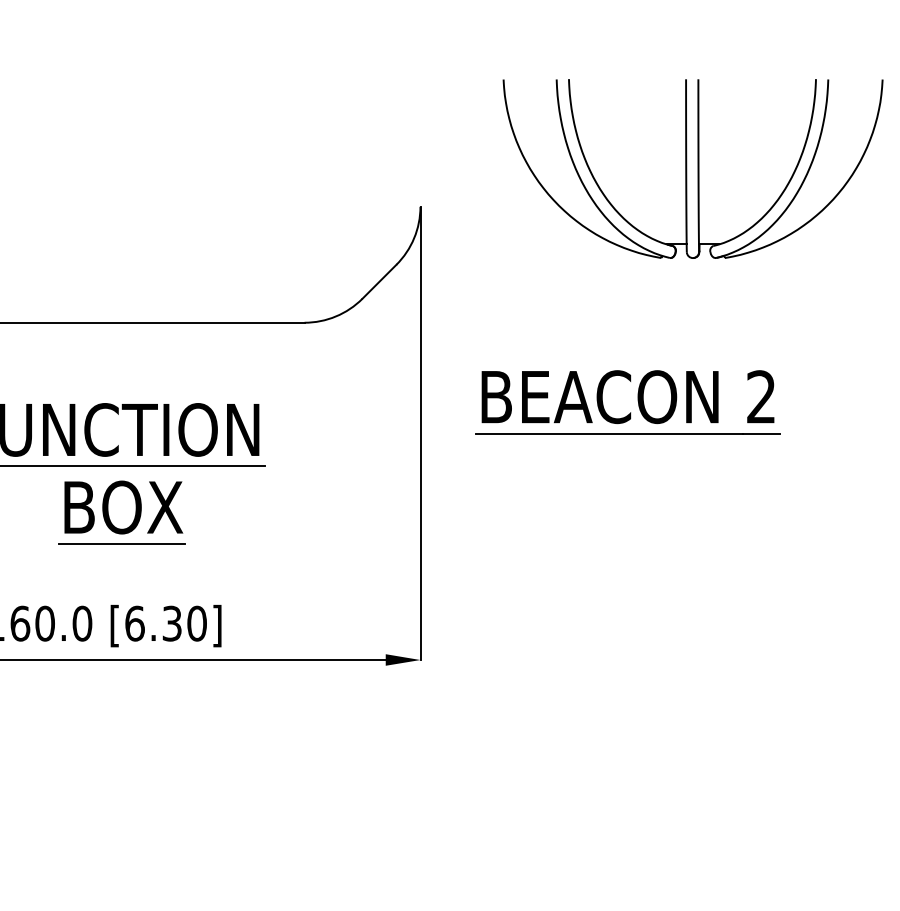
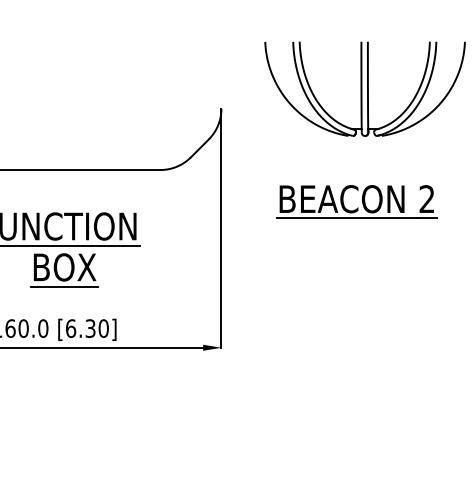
part: (627, 401) -> (356, 201), moved

